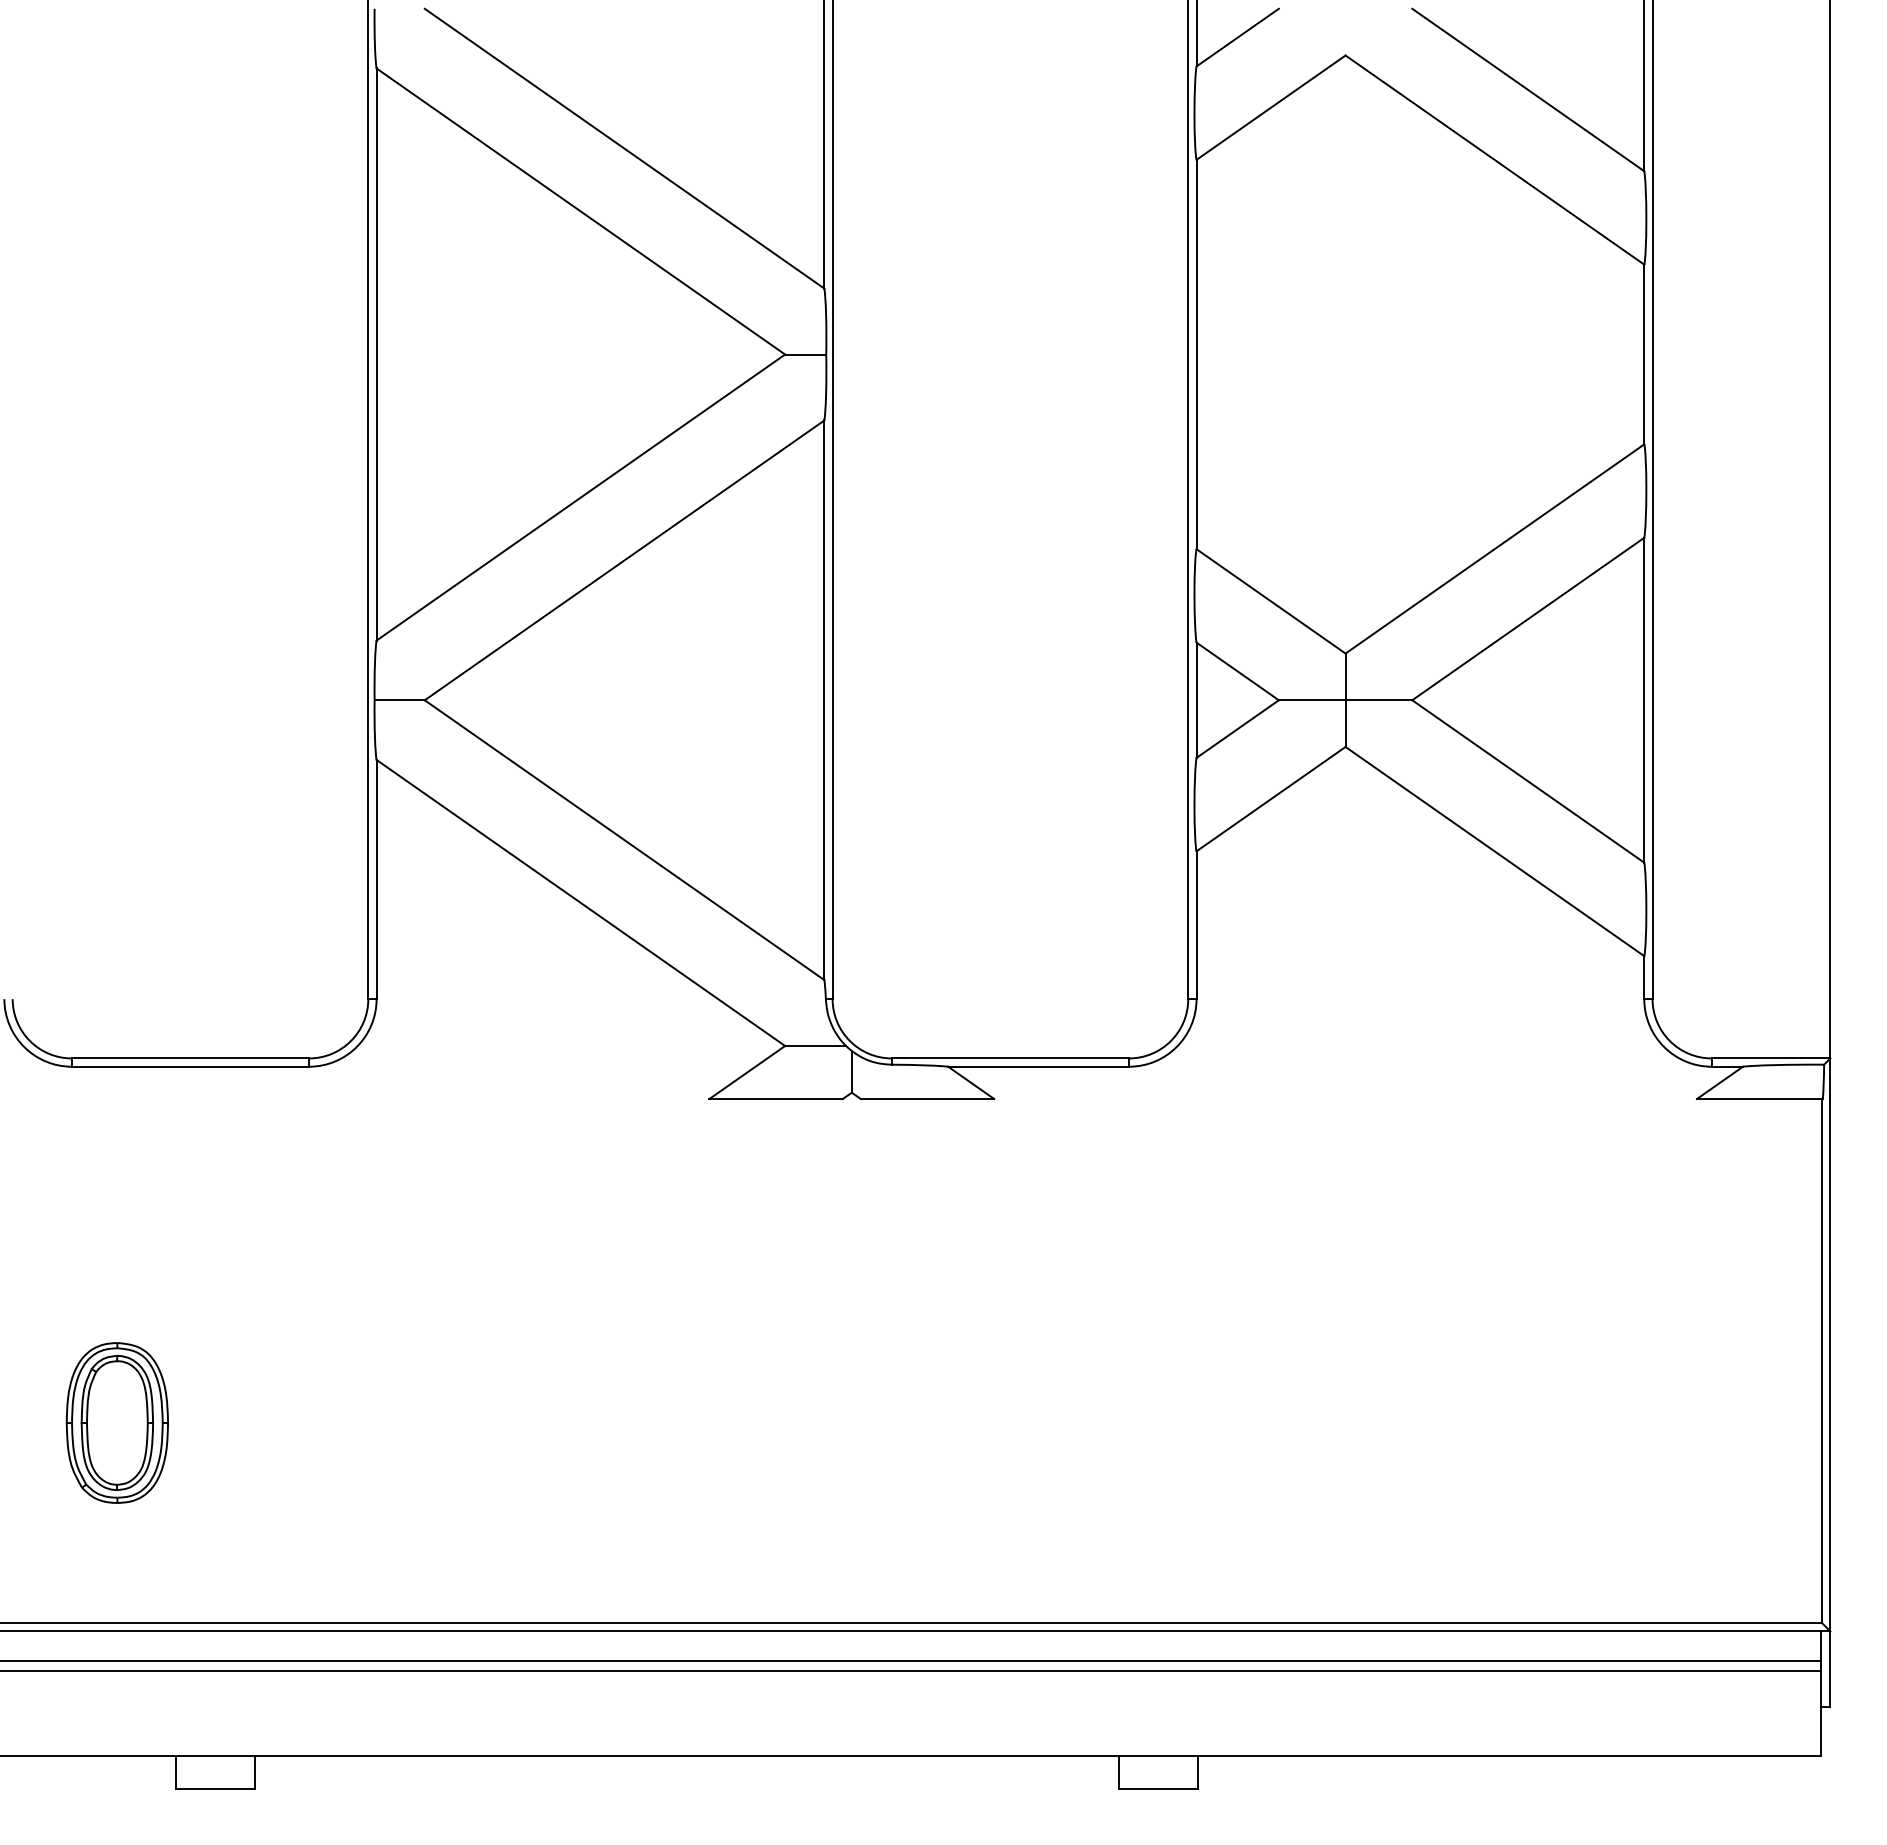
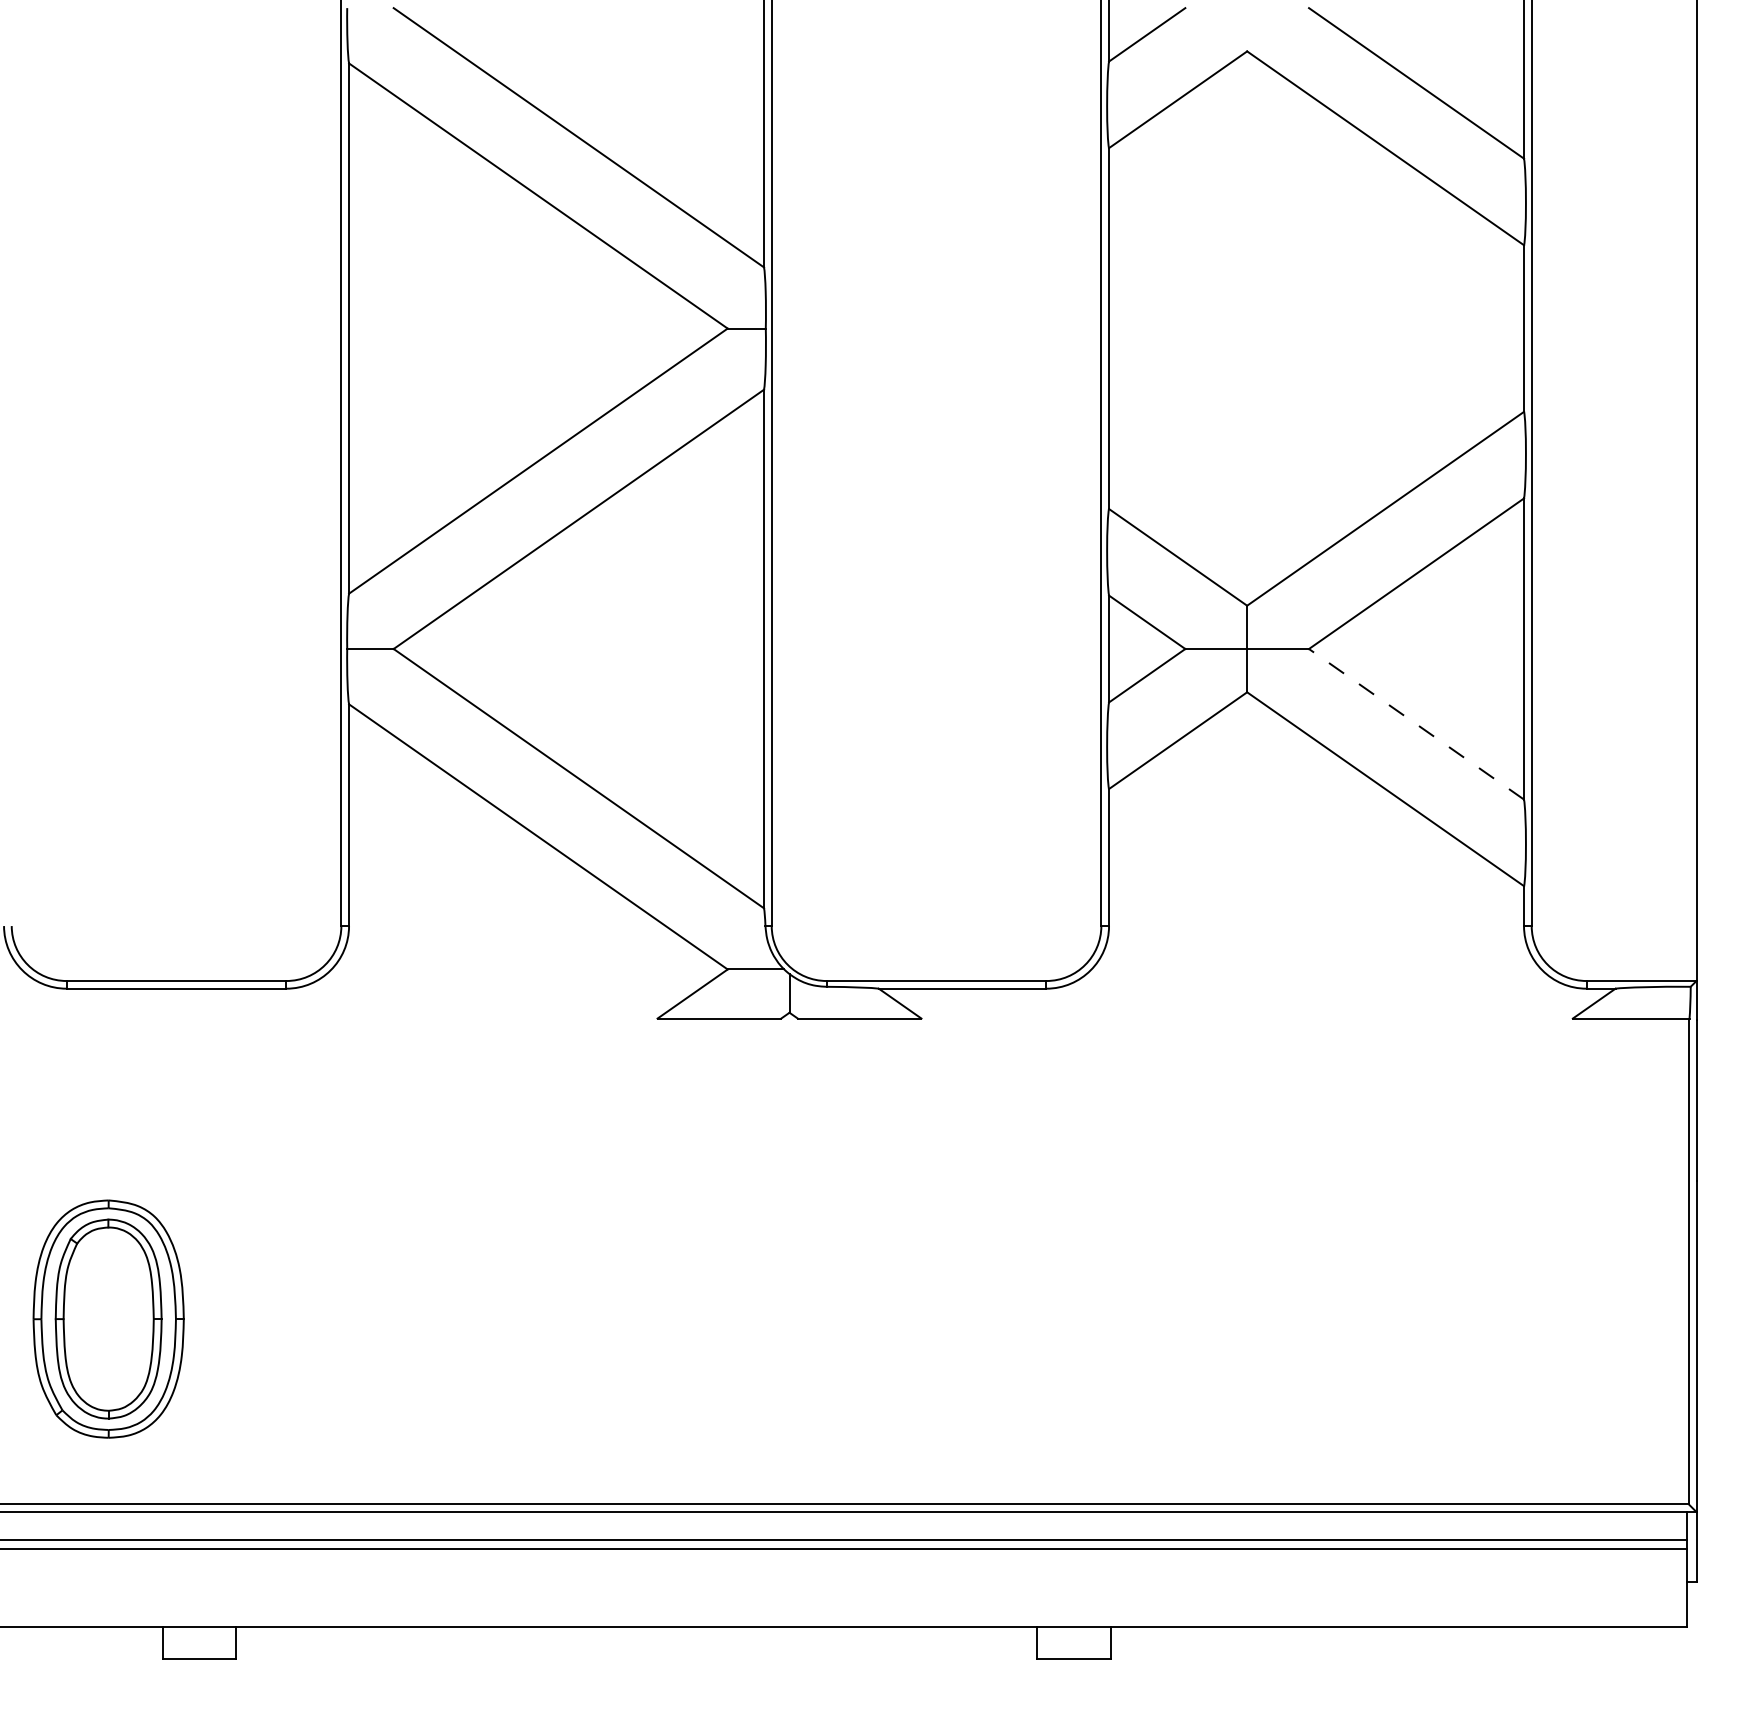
line: (1528, 781) -> (1416, 724), solid -> dashed
part: (117, 1422) -> (108, 1318), size x1.6

